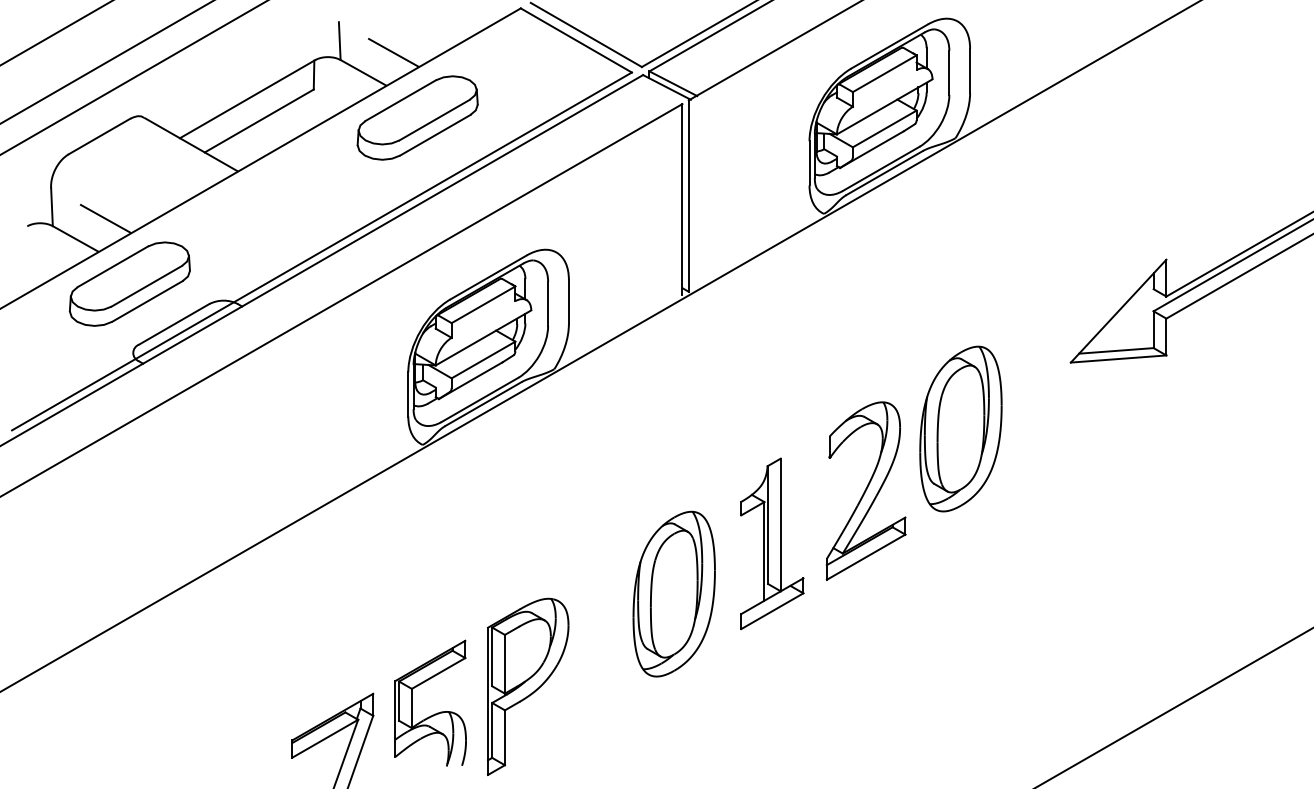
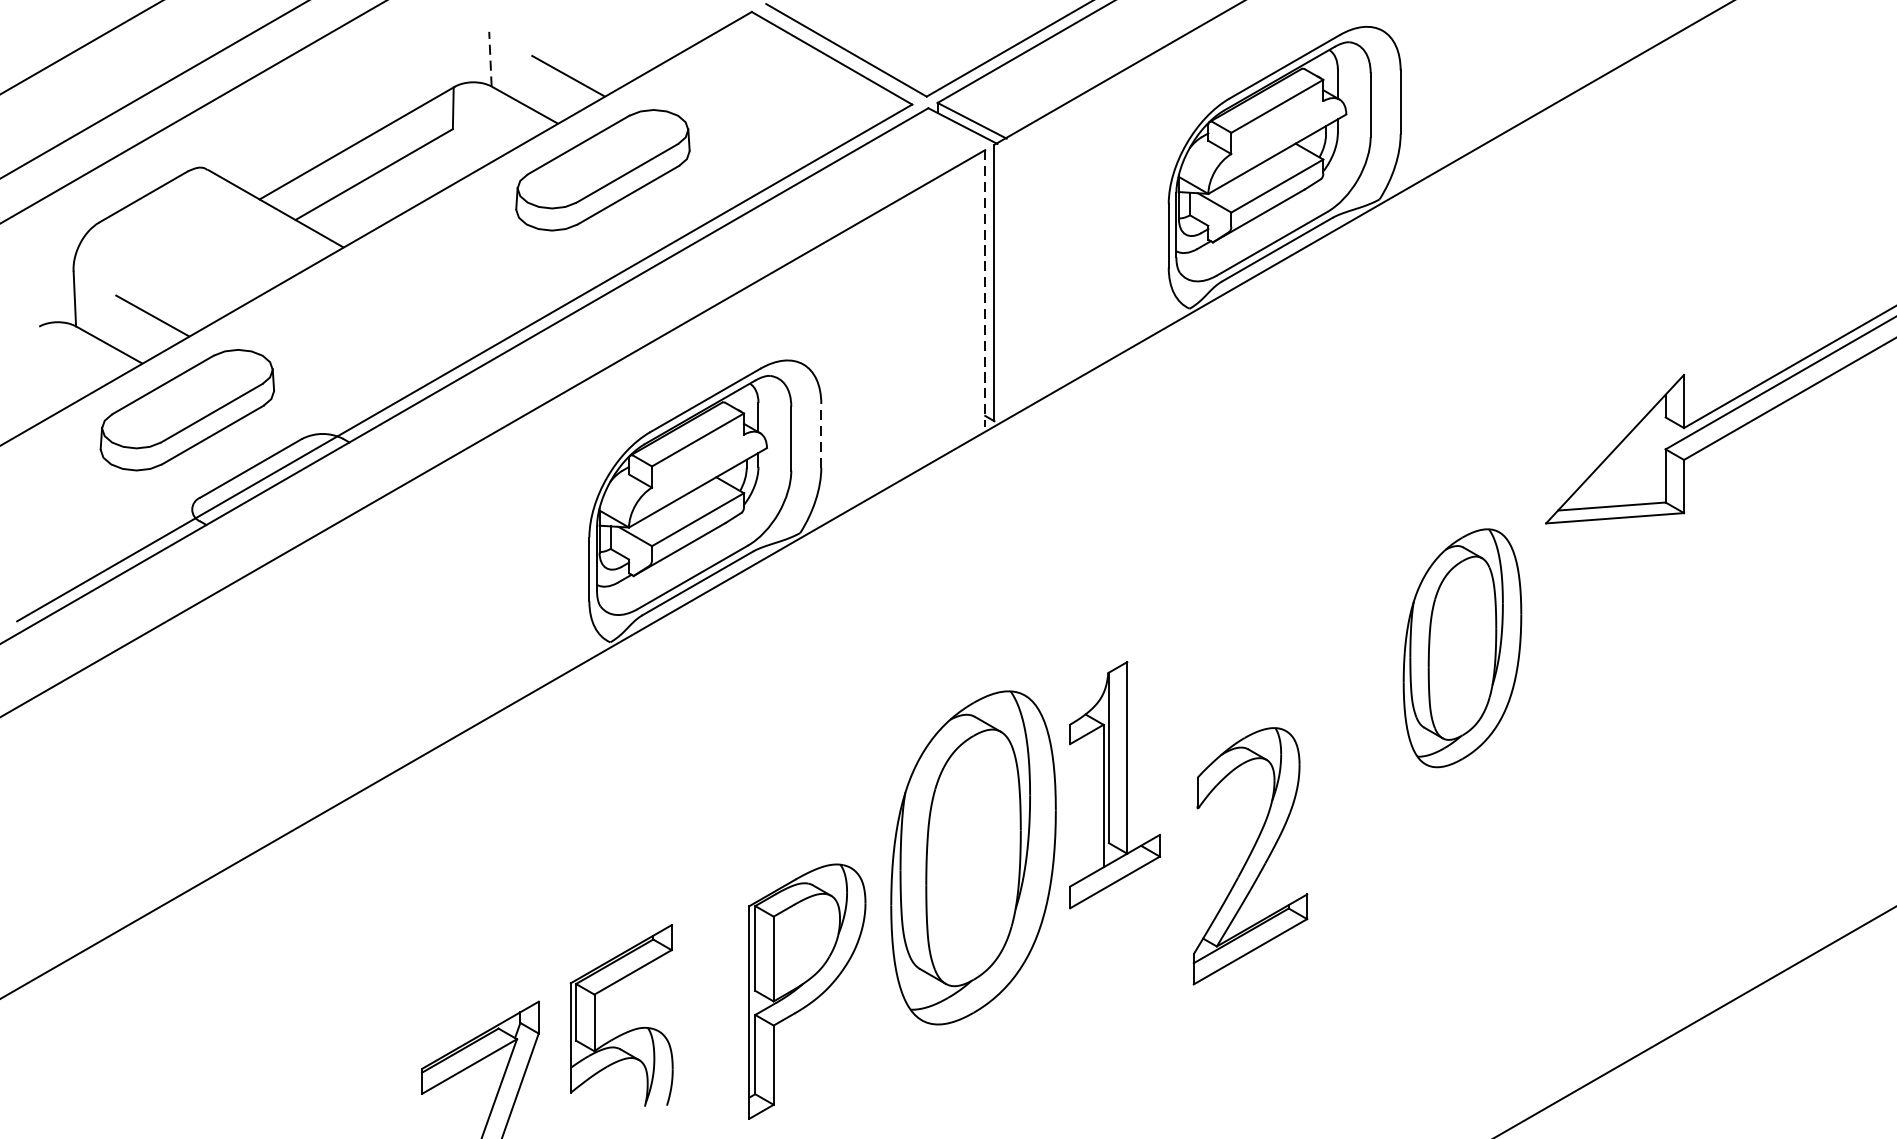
line: (339, 41) -> (490, 59), solid -> dashed
line: (682, 199) -> (985, 287), solid -> dashed
line: (568, 301) -> (820, 435), solid -> dashed
part: (960, 428) -> (1461, 647), moved
part: (865, 490) -> (1249, 855), moved
part: (673, 593) -> (972, 856), size x1.4
part: (528, 686) -> (807, 991), moved

